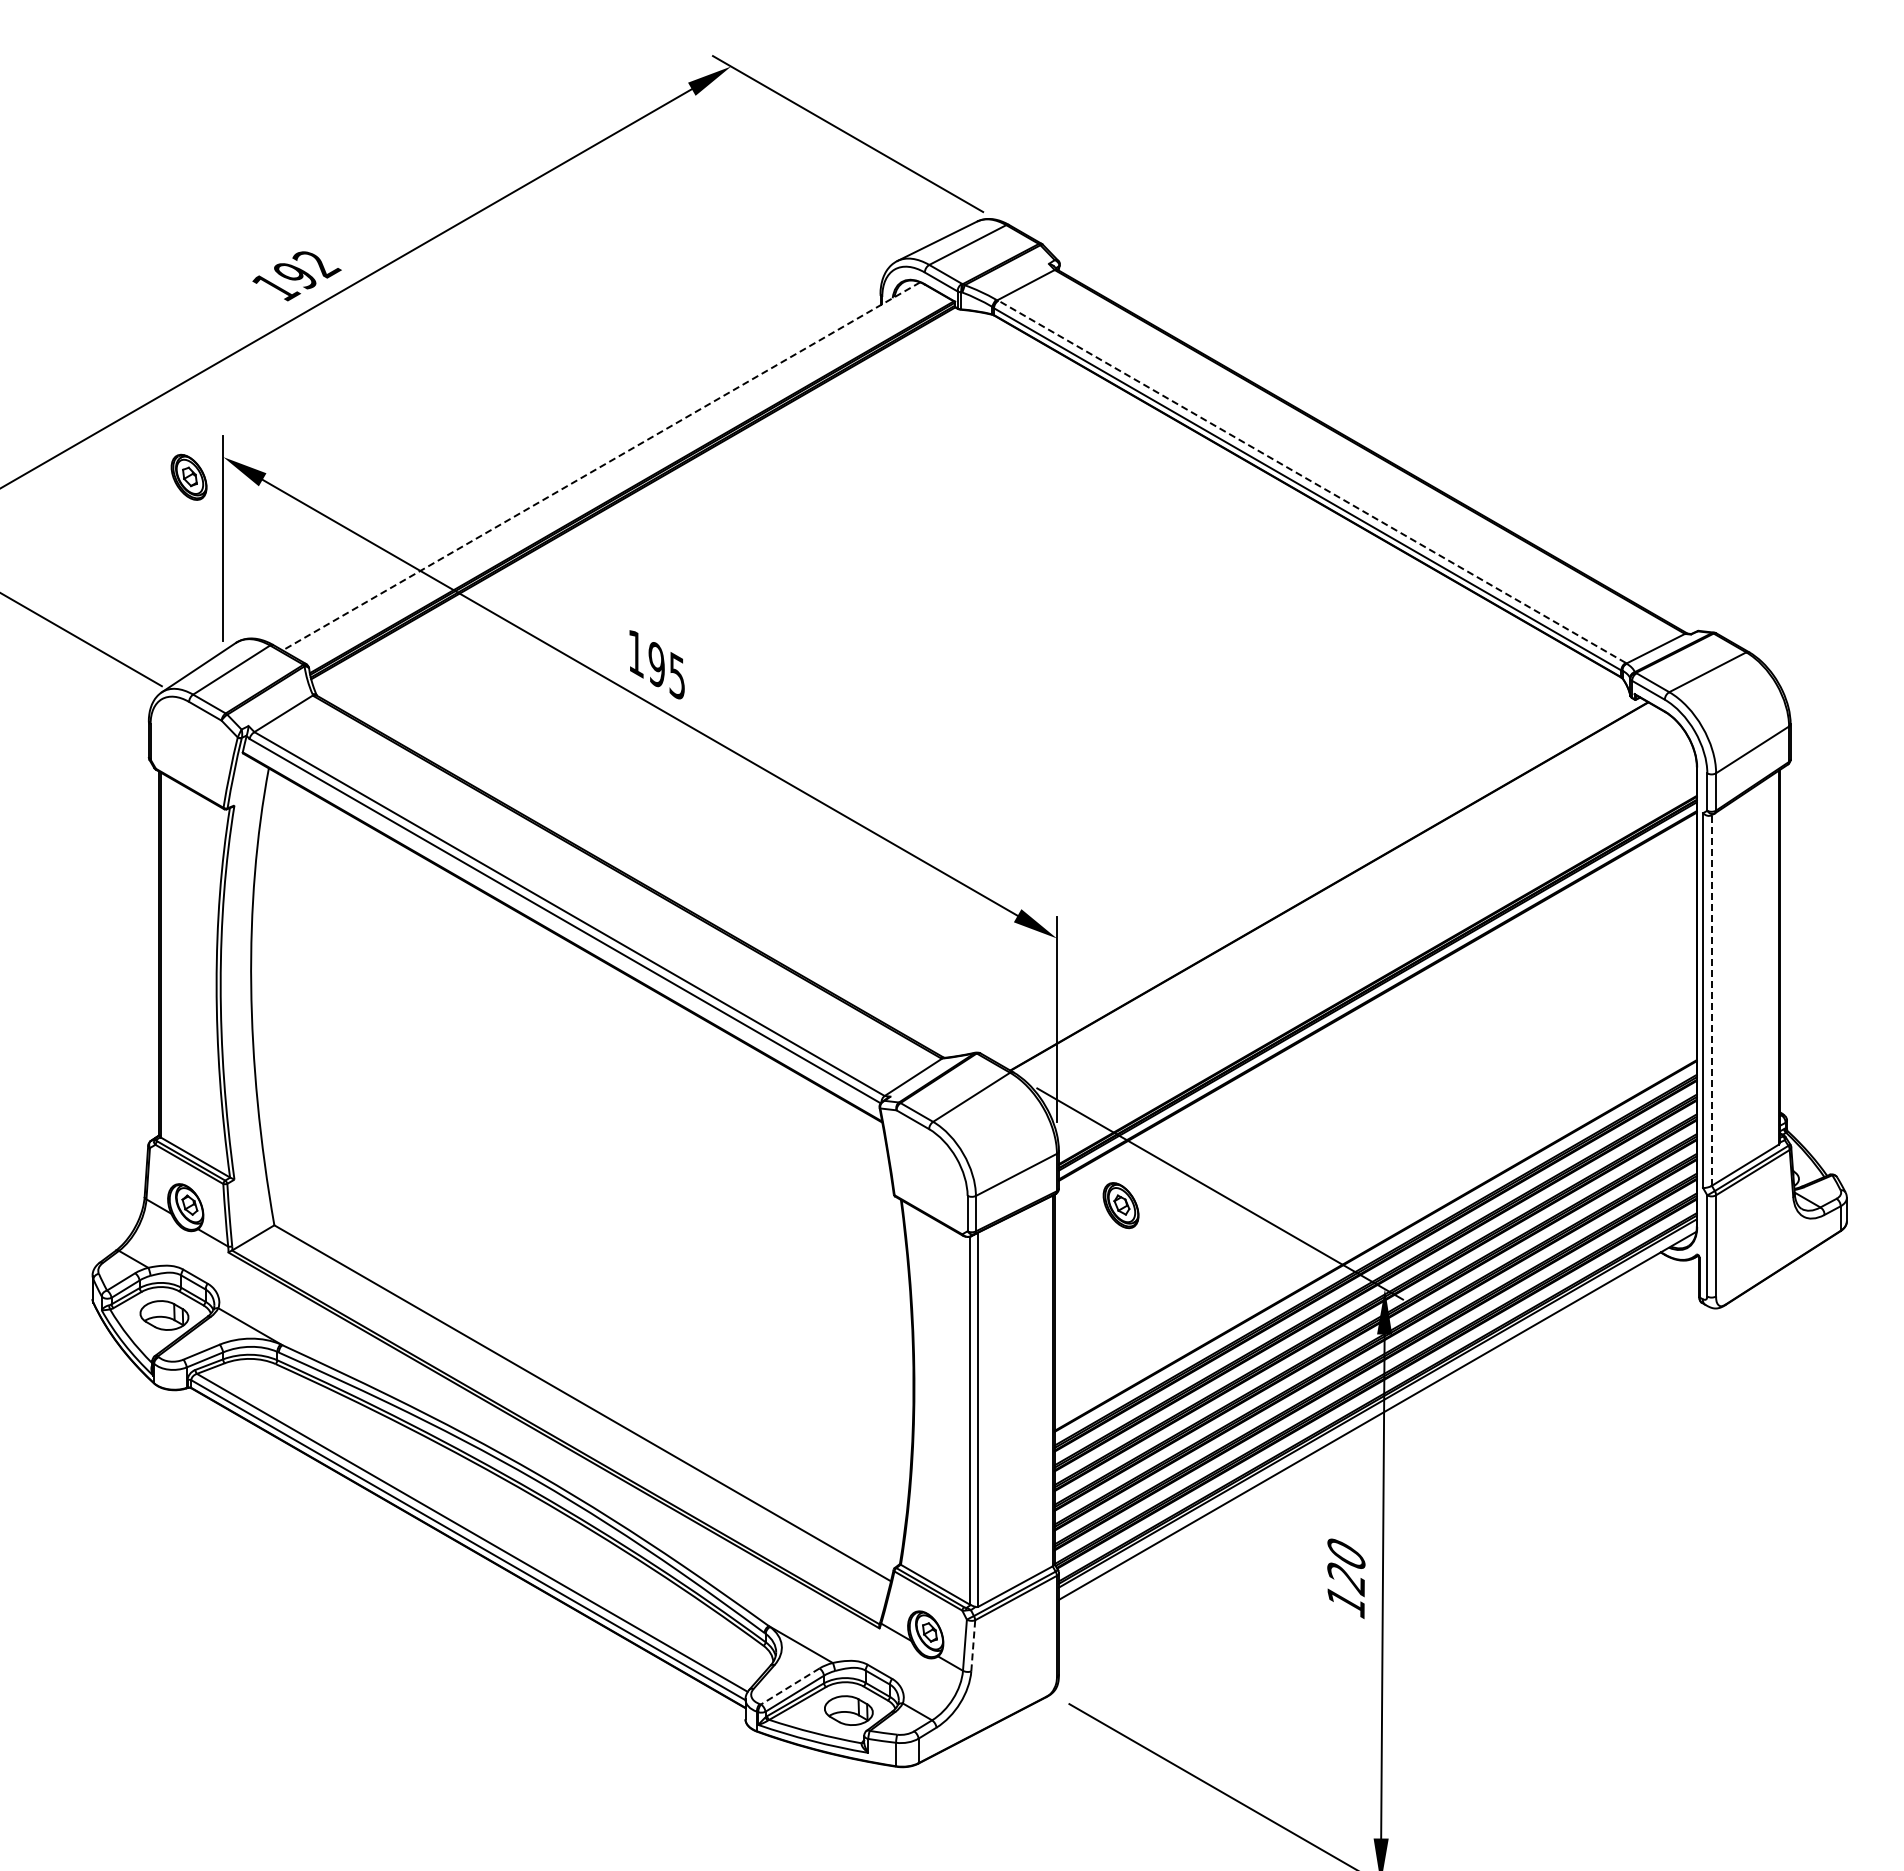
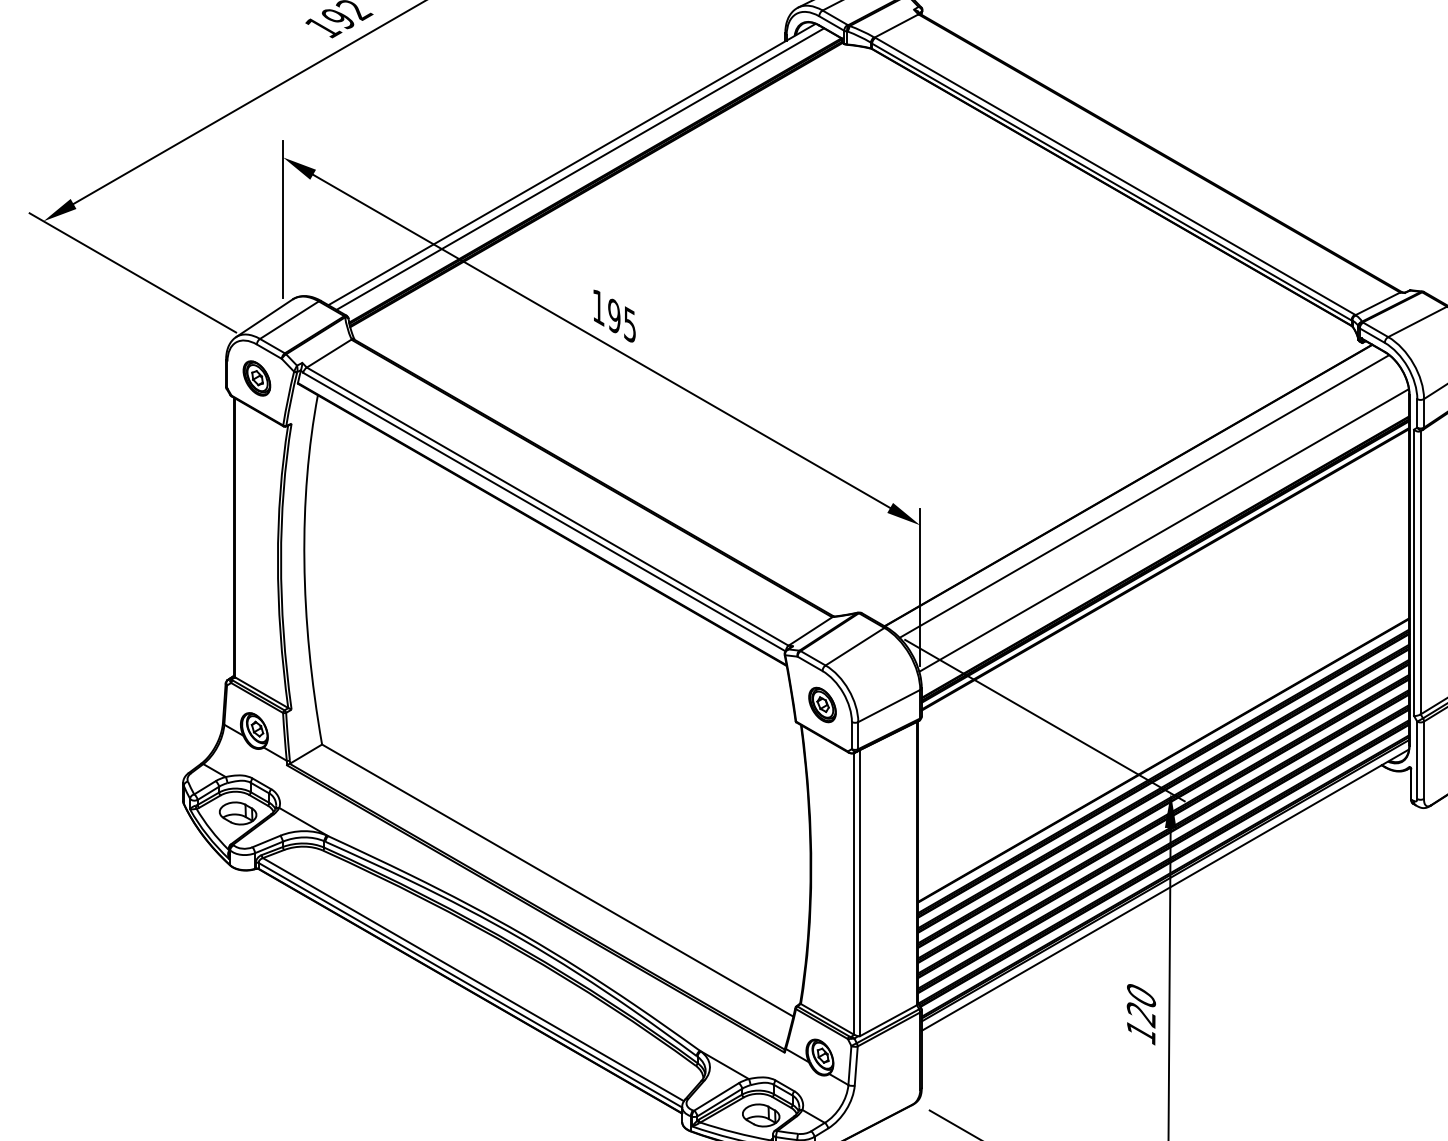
line: (600, 466) -> (571, 164), dashed -> solid
line: (612, 472) -> (580, 169), added
part: (188, 476) -> (256, 377), moved
line: (1311, 481) -> (1114, 176), dashed -> solid
line: (1350, 900) -> (1144, 496), added
line: (1375, 945) -> (1163, 530), added
line: (1711, 999) -> (1420, 571), dashed -> solid
part: (1120, 1205) -> (822, 704), moved
line: (973, 1645) -> (856, 1065), dashed -> solid
line: (789, 1686) -> (715, 1097), dashed -> solid

